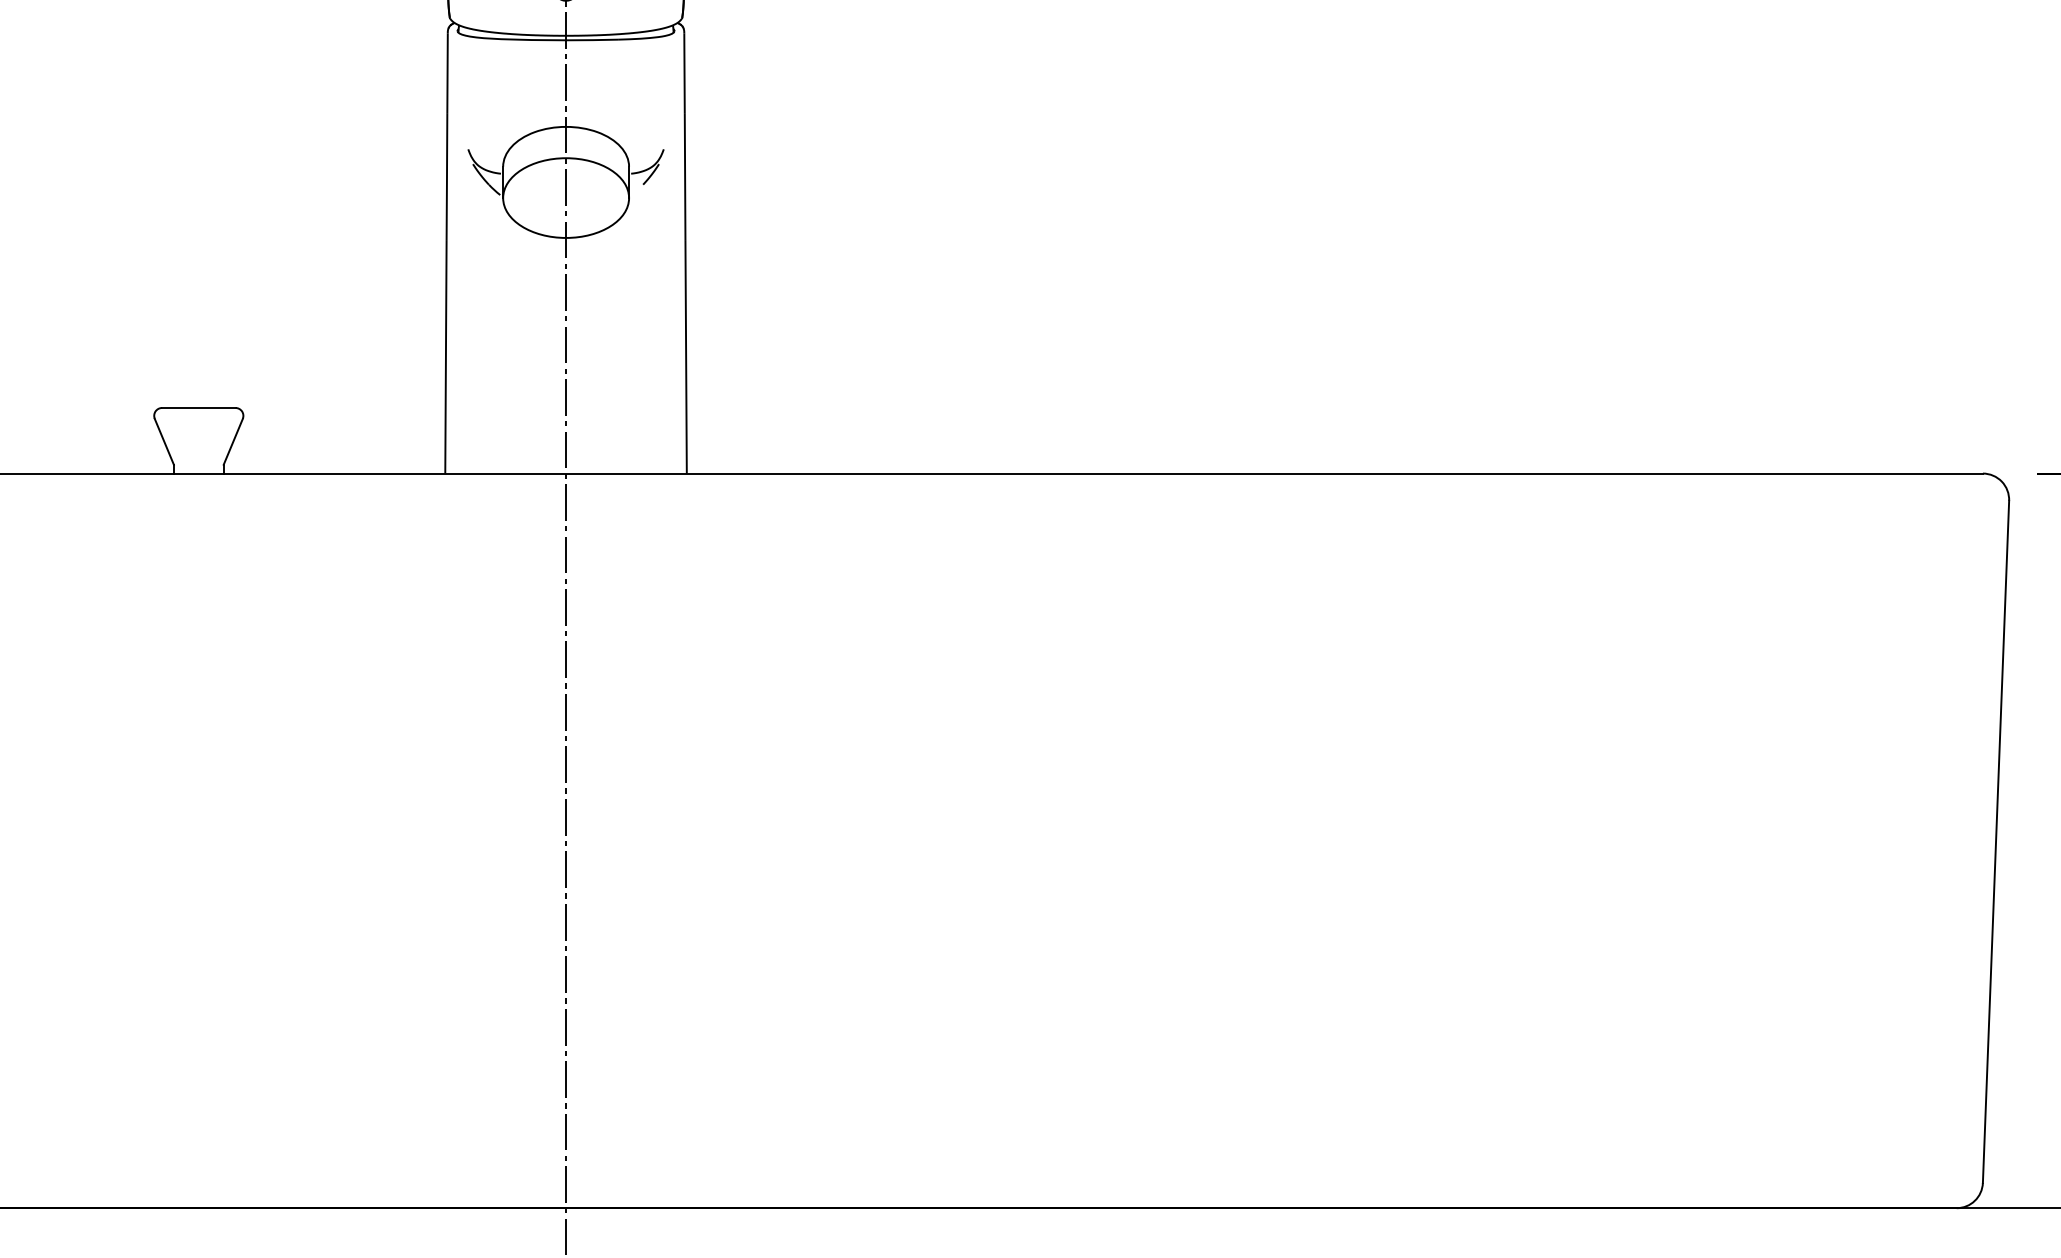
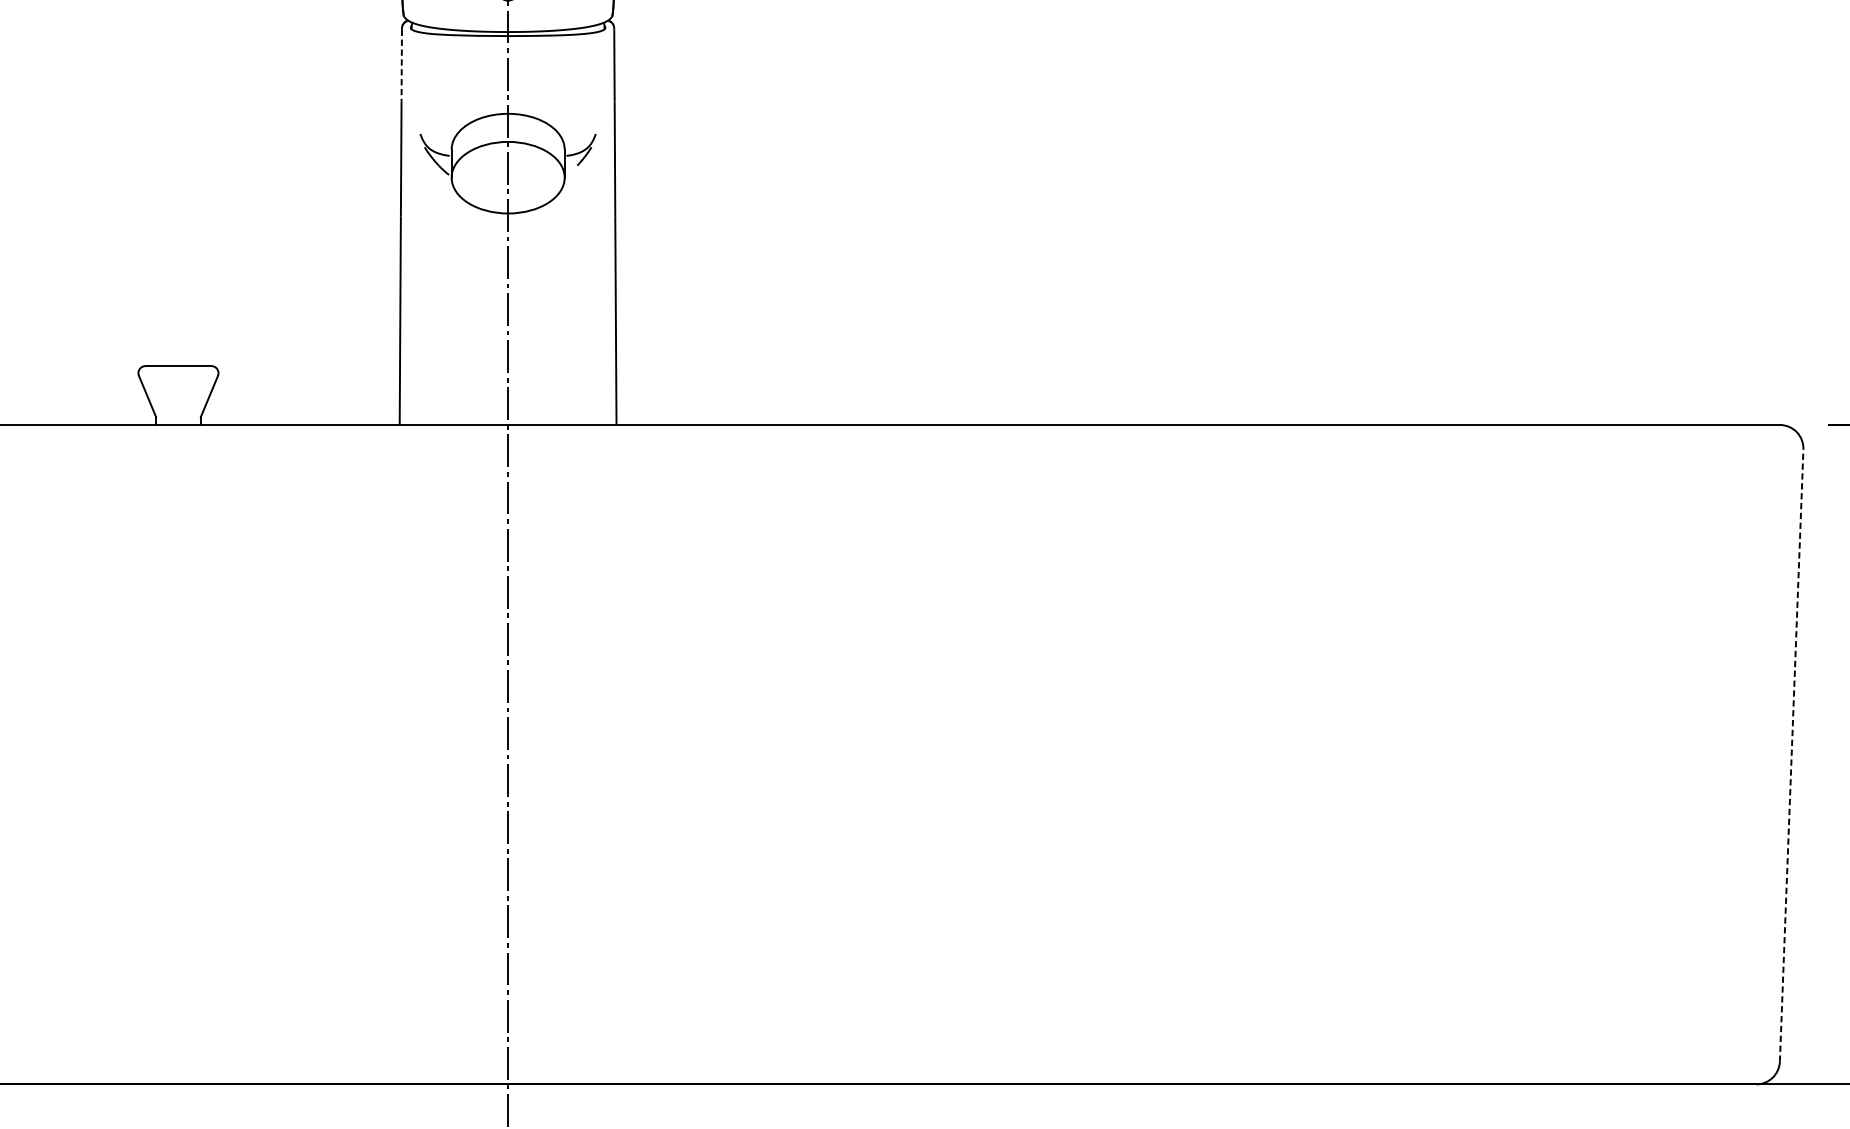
line: (447, 73) -> (401, 65), solid -> dashed
line: (1996, 841) -> (1792, 755), solid -> dashed

